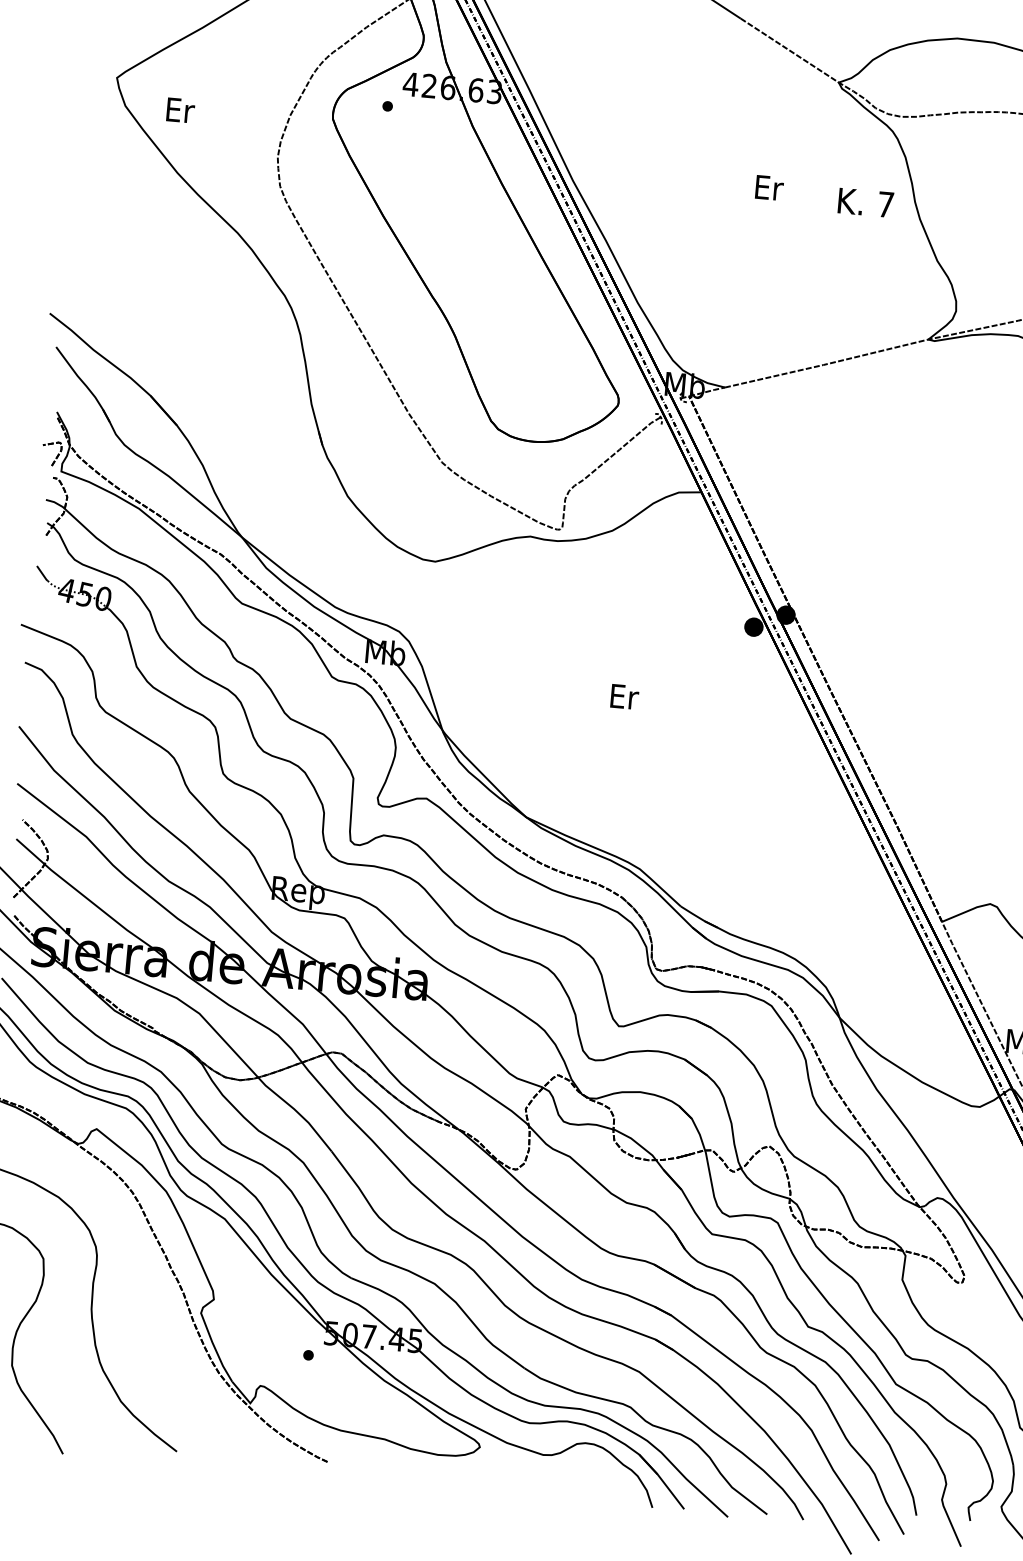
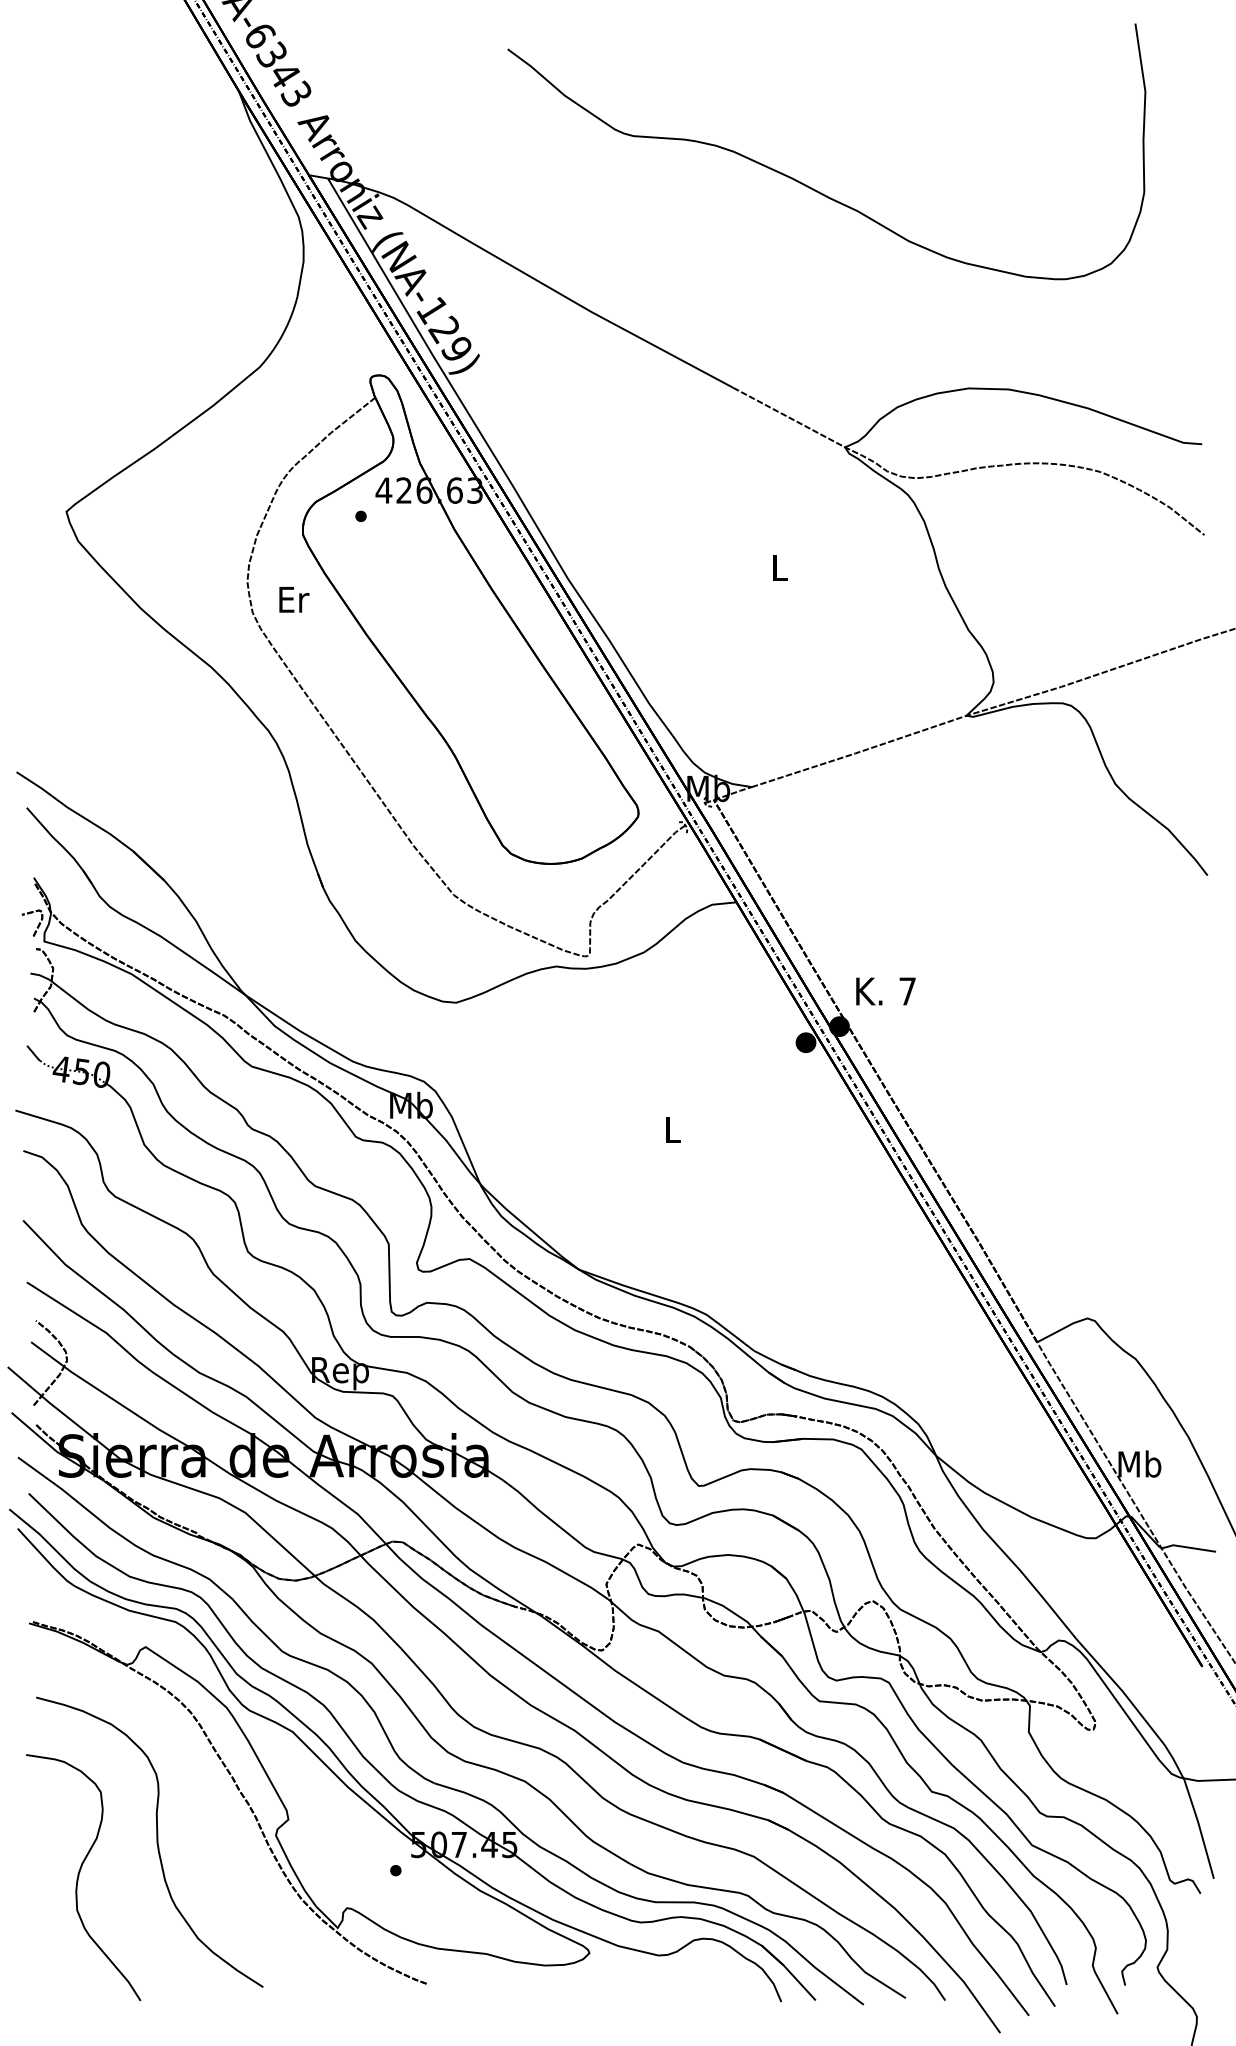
text: (180, 110) -> (294, 599), moved
text: (769, 187) -> (780, 567), Er -> L
text: (865, 202) -> (885, 991), moved
text: (624, 697) -> (673, 1130), Er -> L

